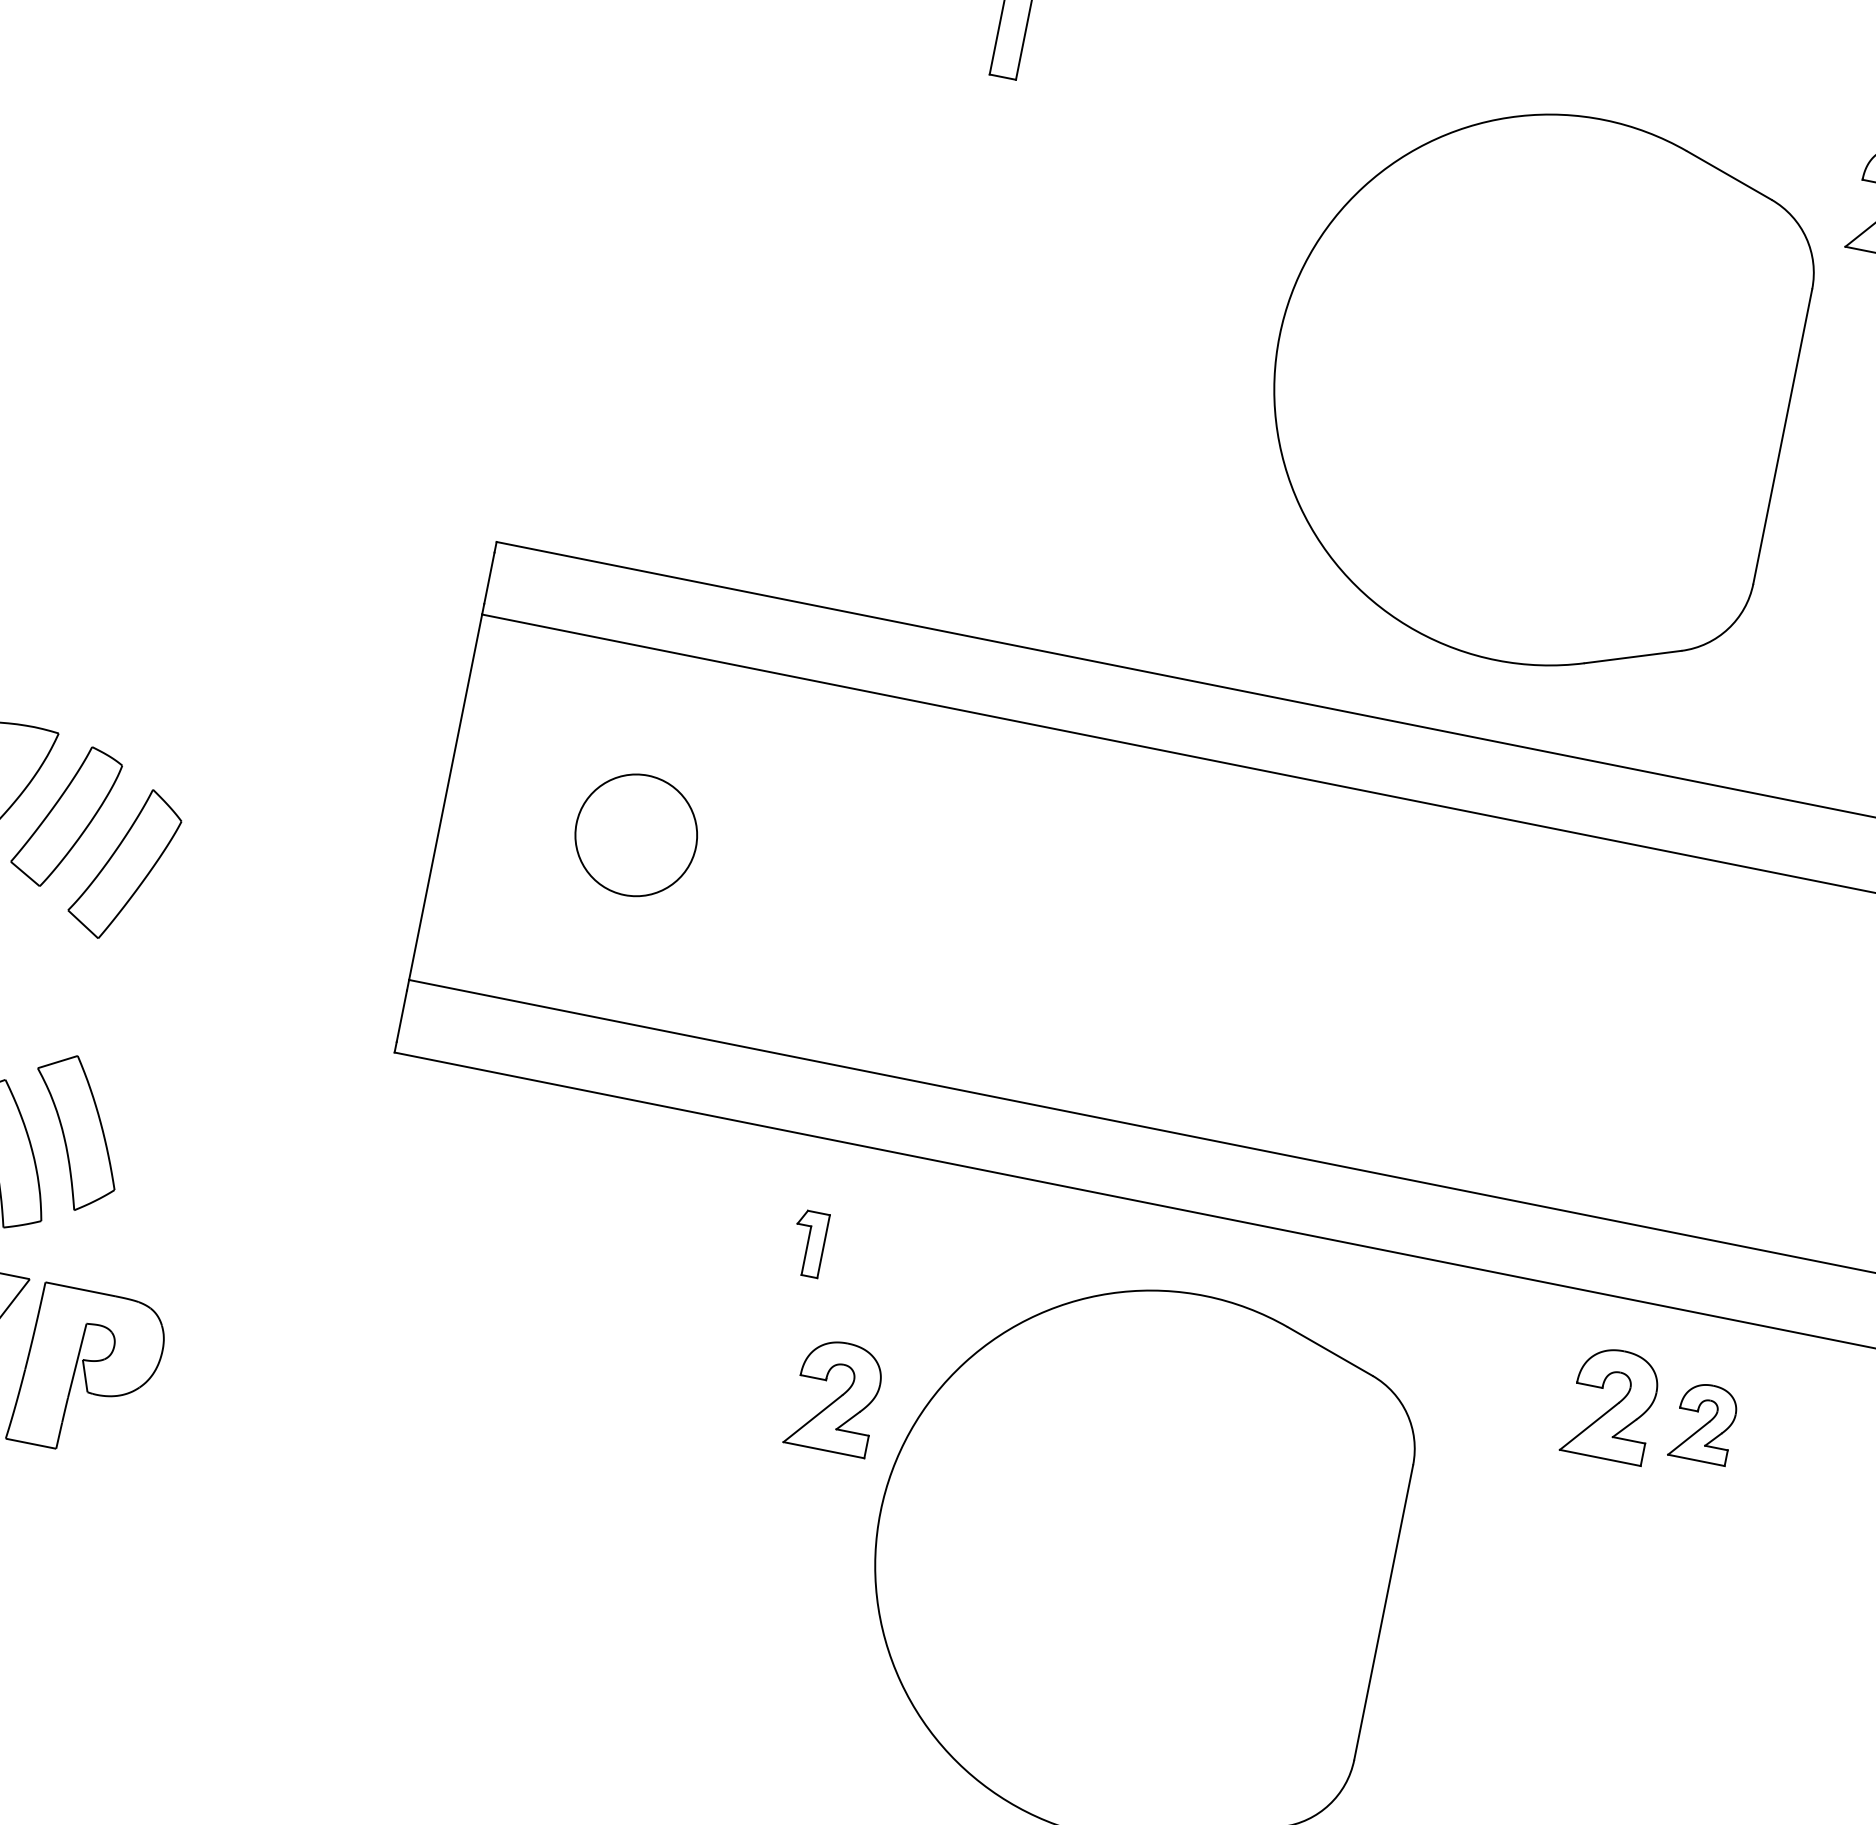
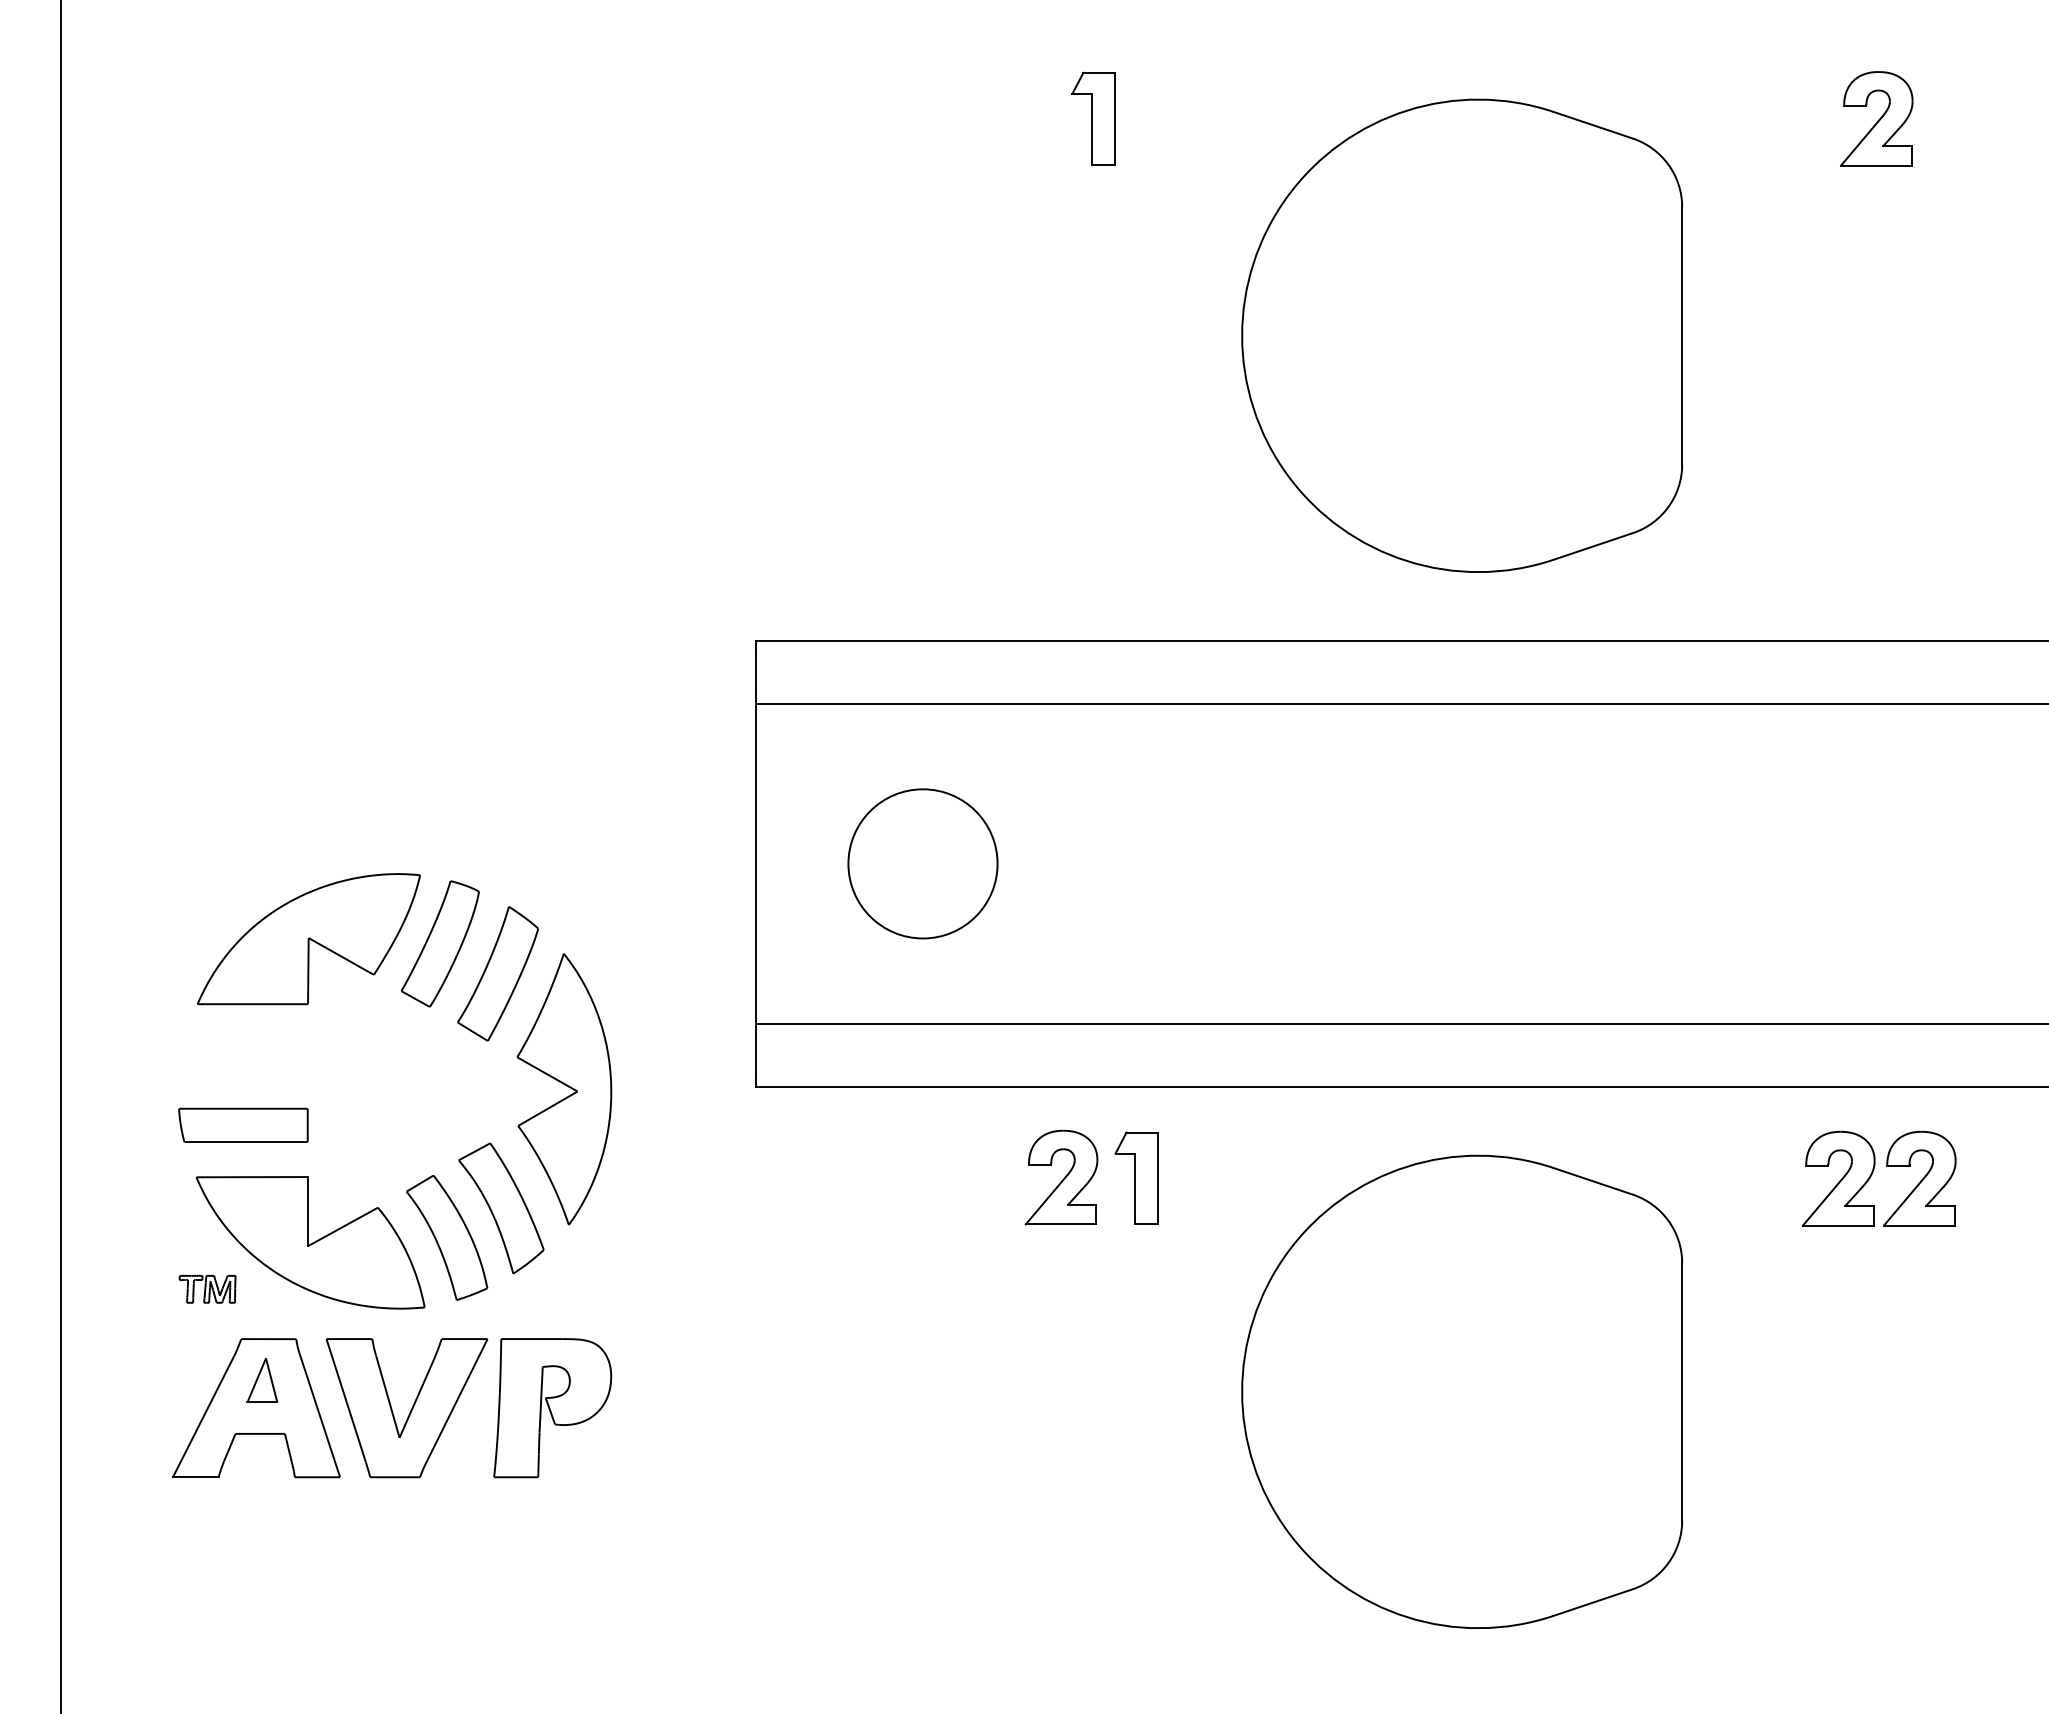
part: (1531, 385) -> (1462, 335), moved
circle: (635, 834) -> (922, 863), size x1.43
part: (174, 1011) -> (564, 1089), added
part: (808, 1242) -> (1136, 1177), size x1.67
part: (835, 1396) -> (1061, 1177), moved
part: (1703, 1422) -> (1919, 1178), size x1.43

